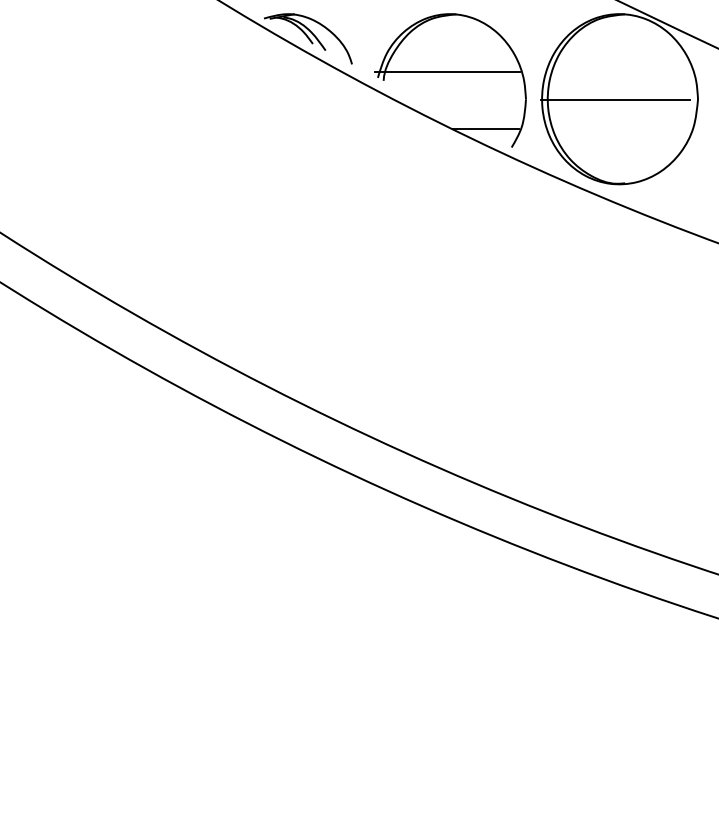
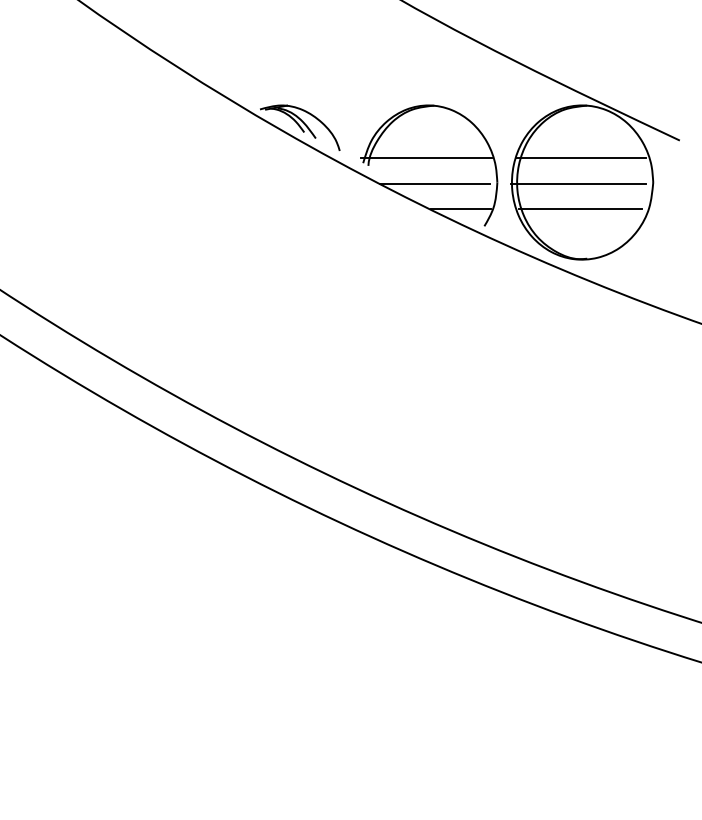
line: (618, 71) -> (581, 157), added
line: (456, 100) -> (434, 183), added
line: (617, 128) -> (580, 209), added

